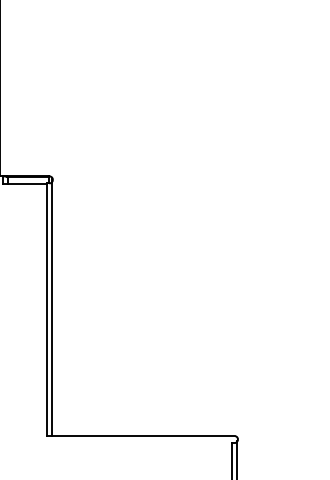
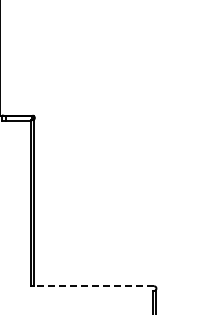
line: (143, 436) -> (94, 286), solid -> dashed

